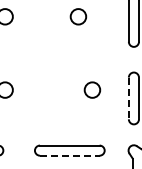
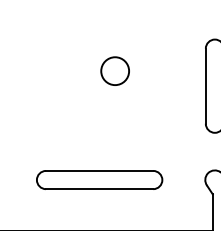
circle: (92, 89) -> (115, 70), moved
line: (128, 98) -> (205, 86), dashed -> solid
line: (69, 155) -> (99, 188), dashed -> solid

